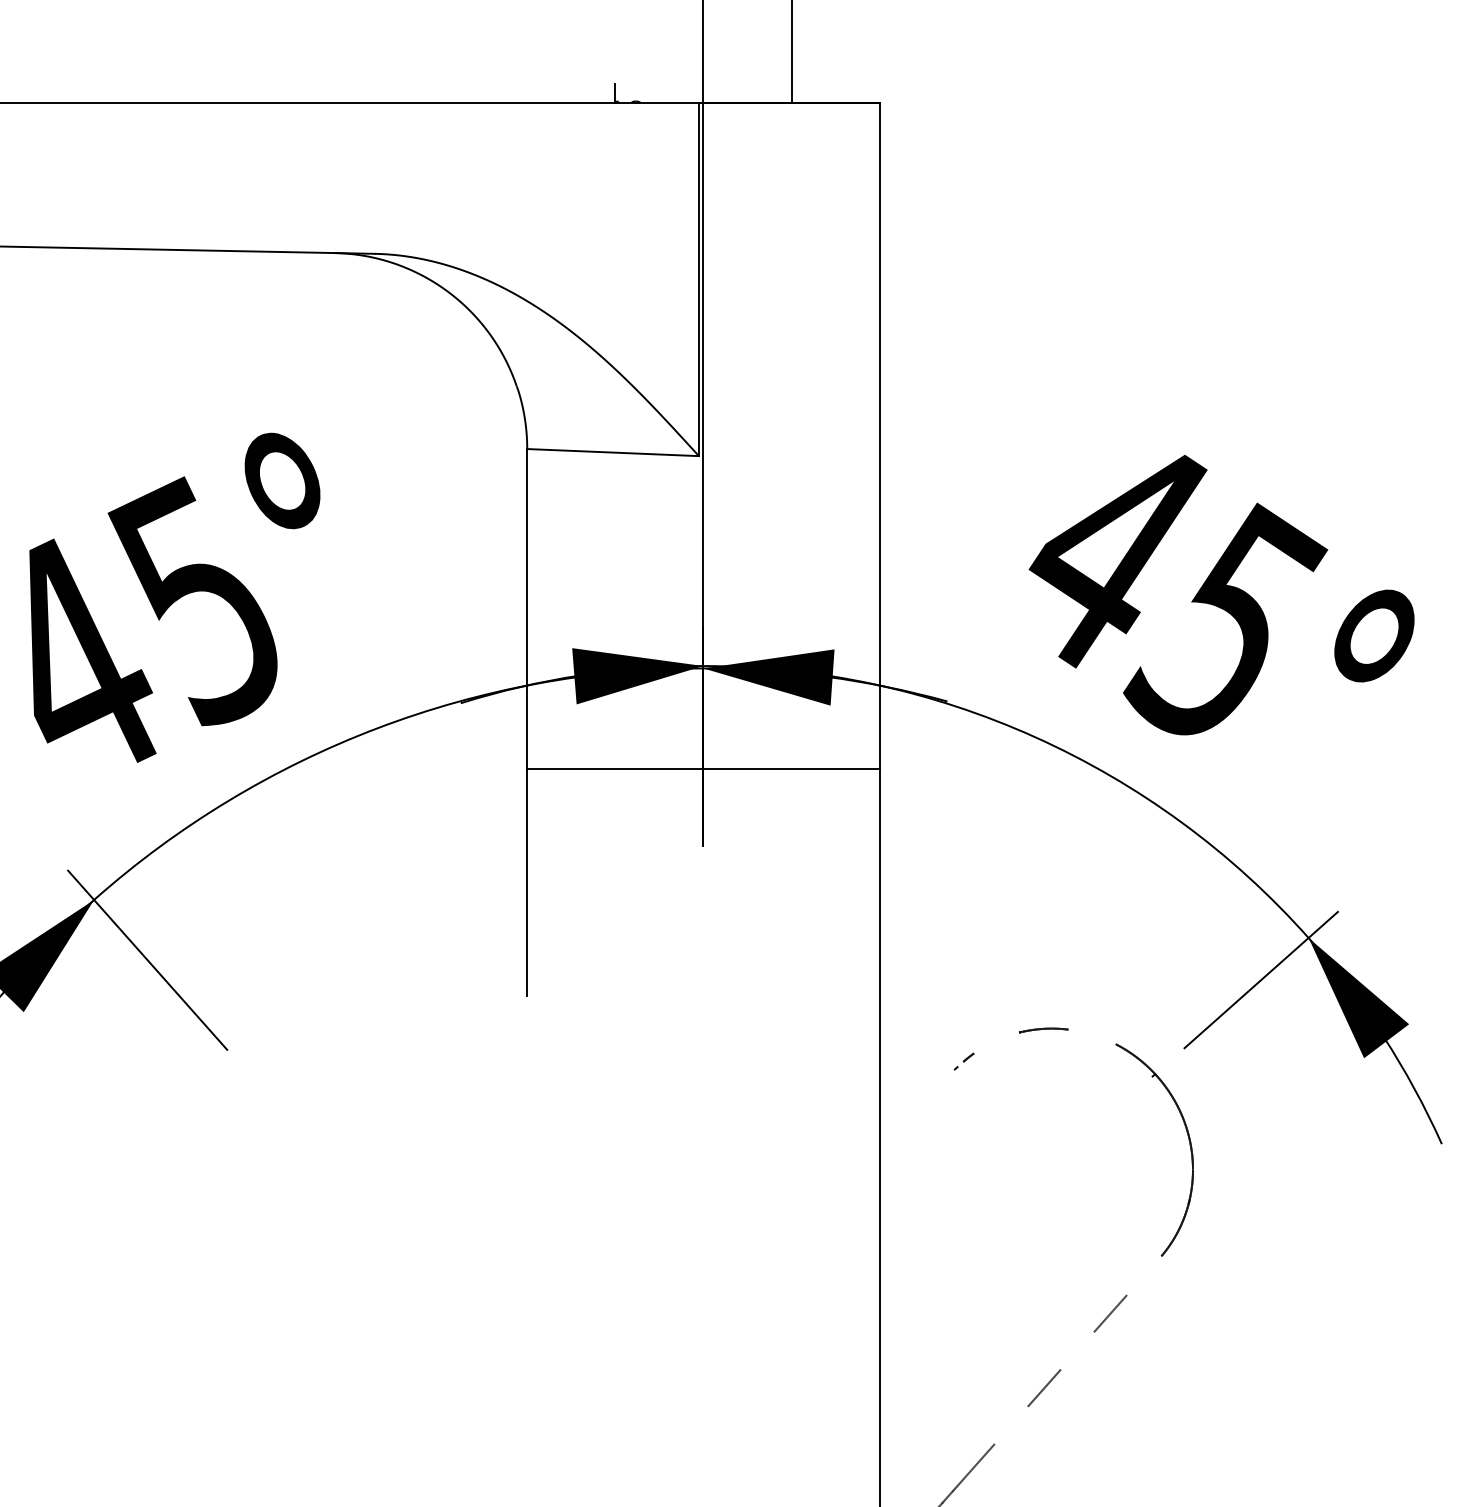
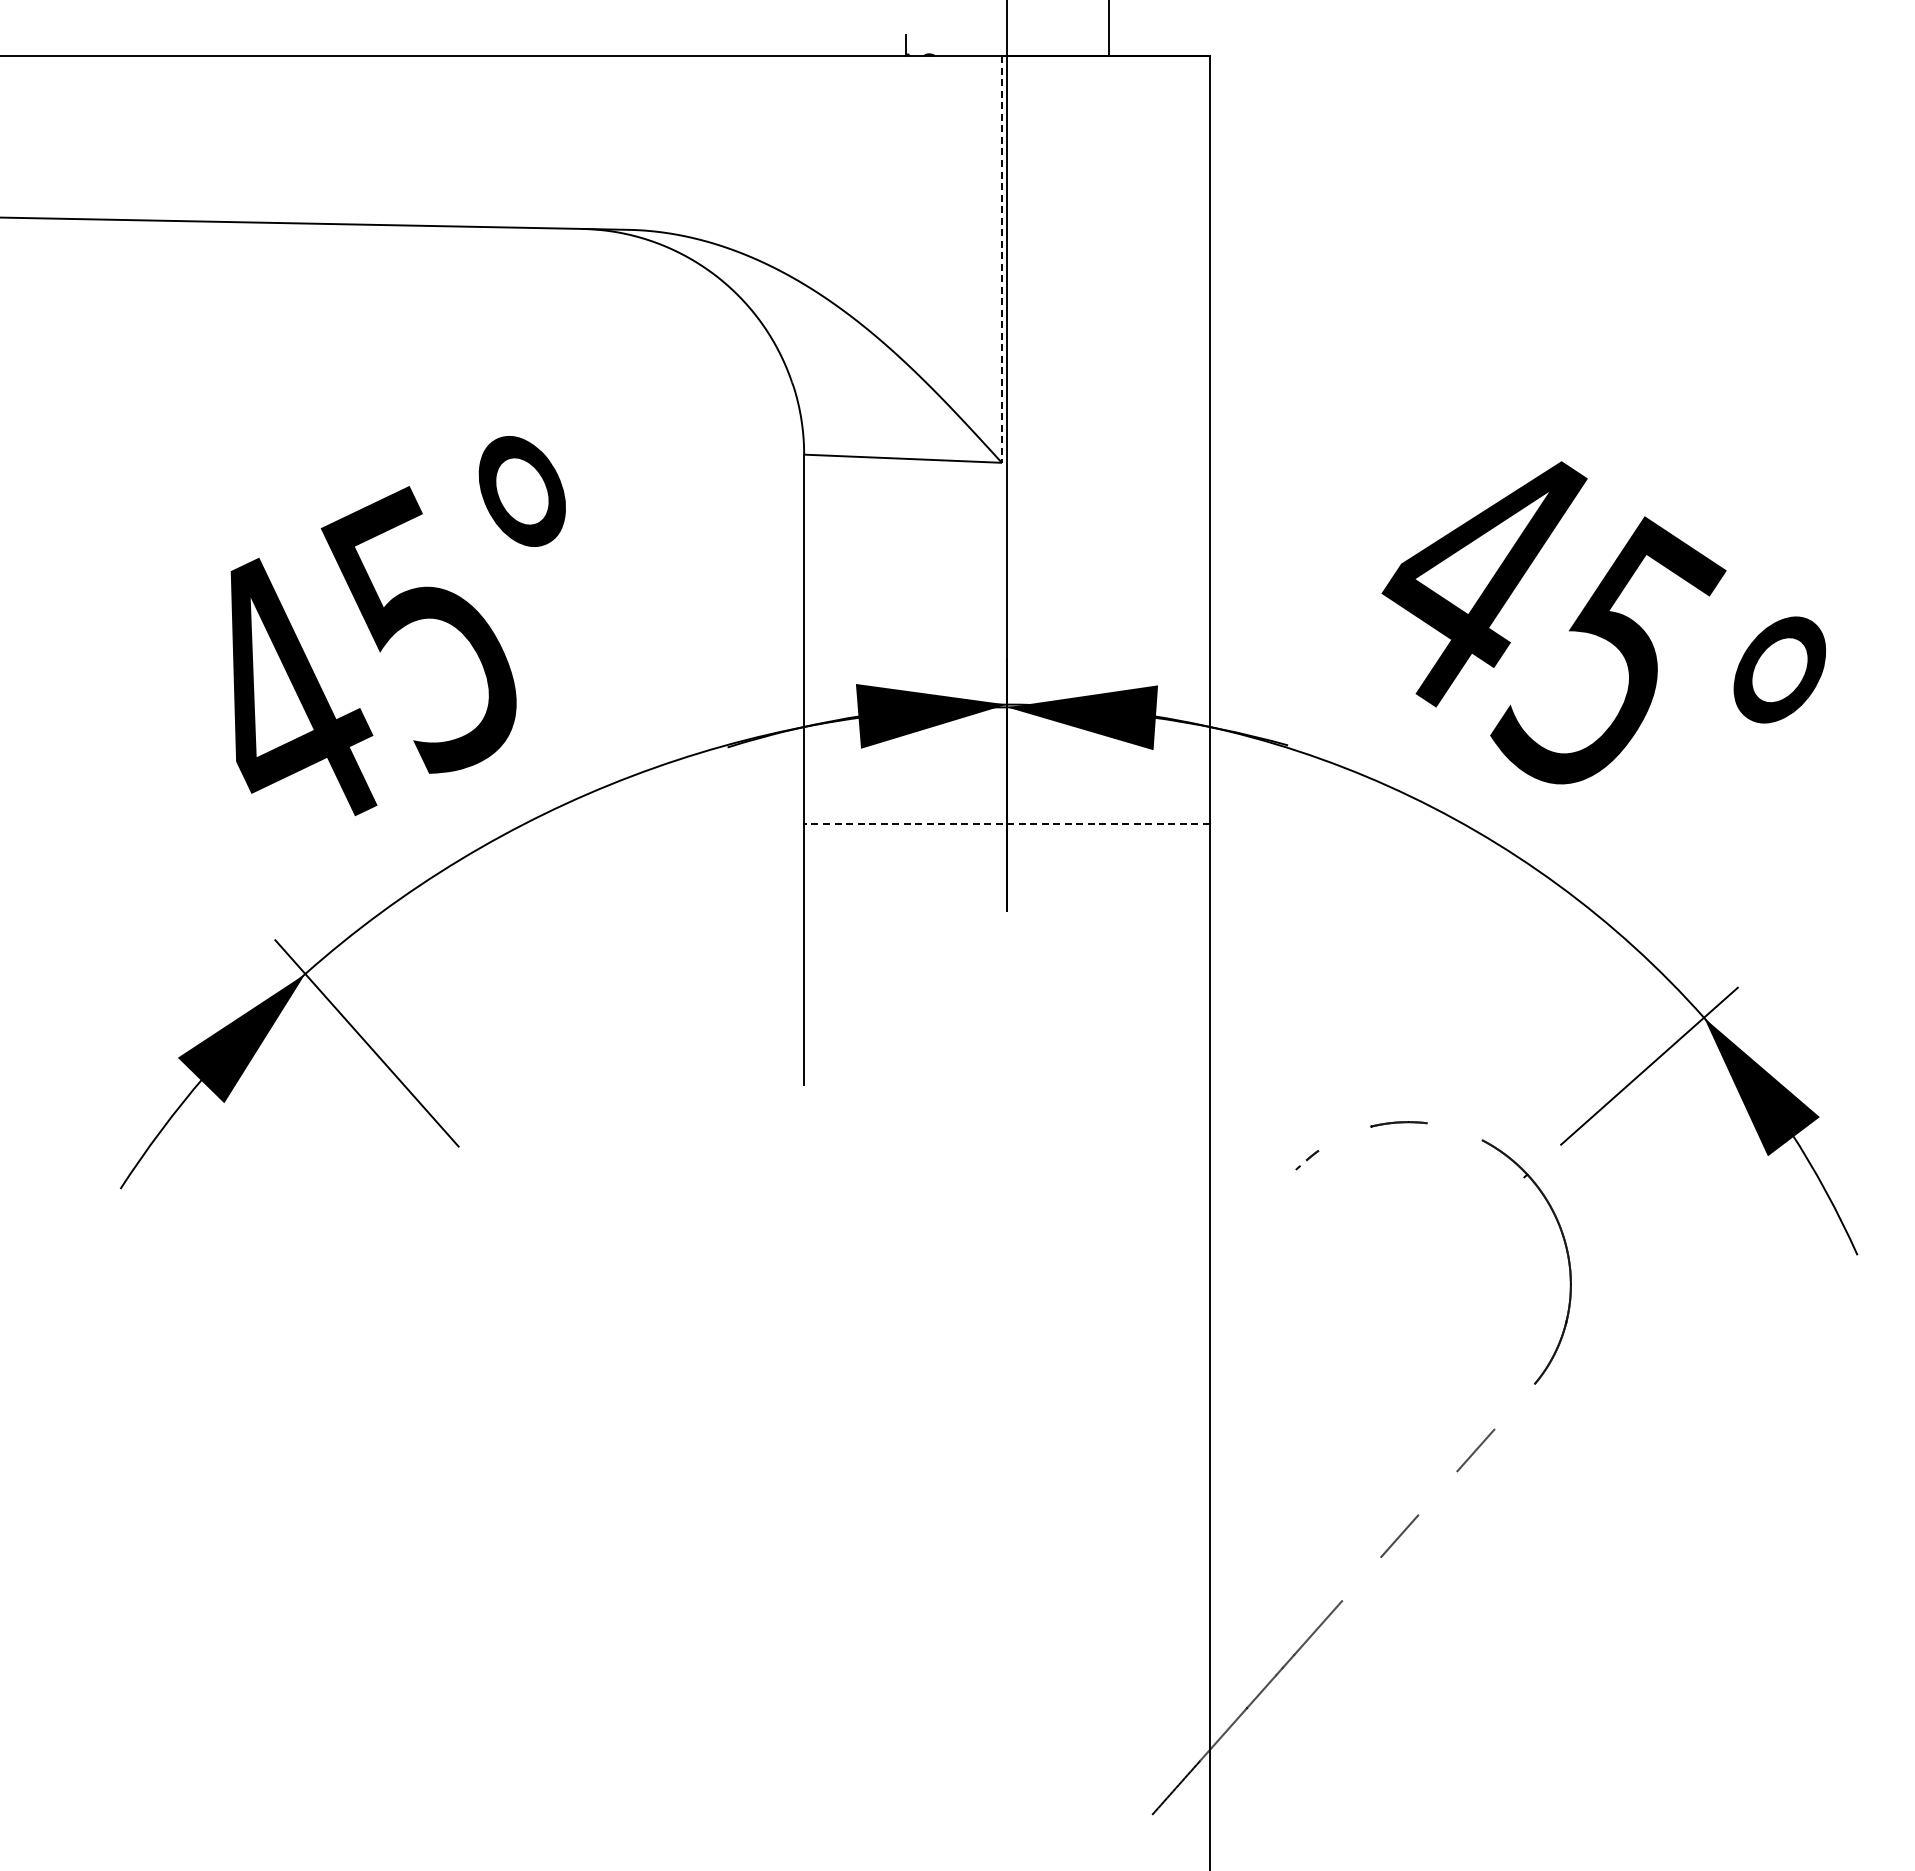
line: (698, 280) -> (1001, 260), solid -> dashed
line: (703, 769) -> (1007, 823), solid -> dashed

